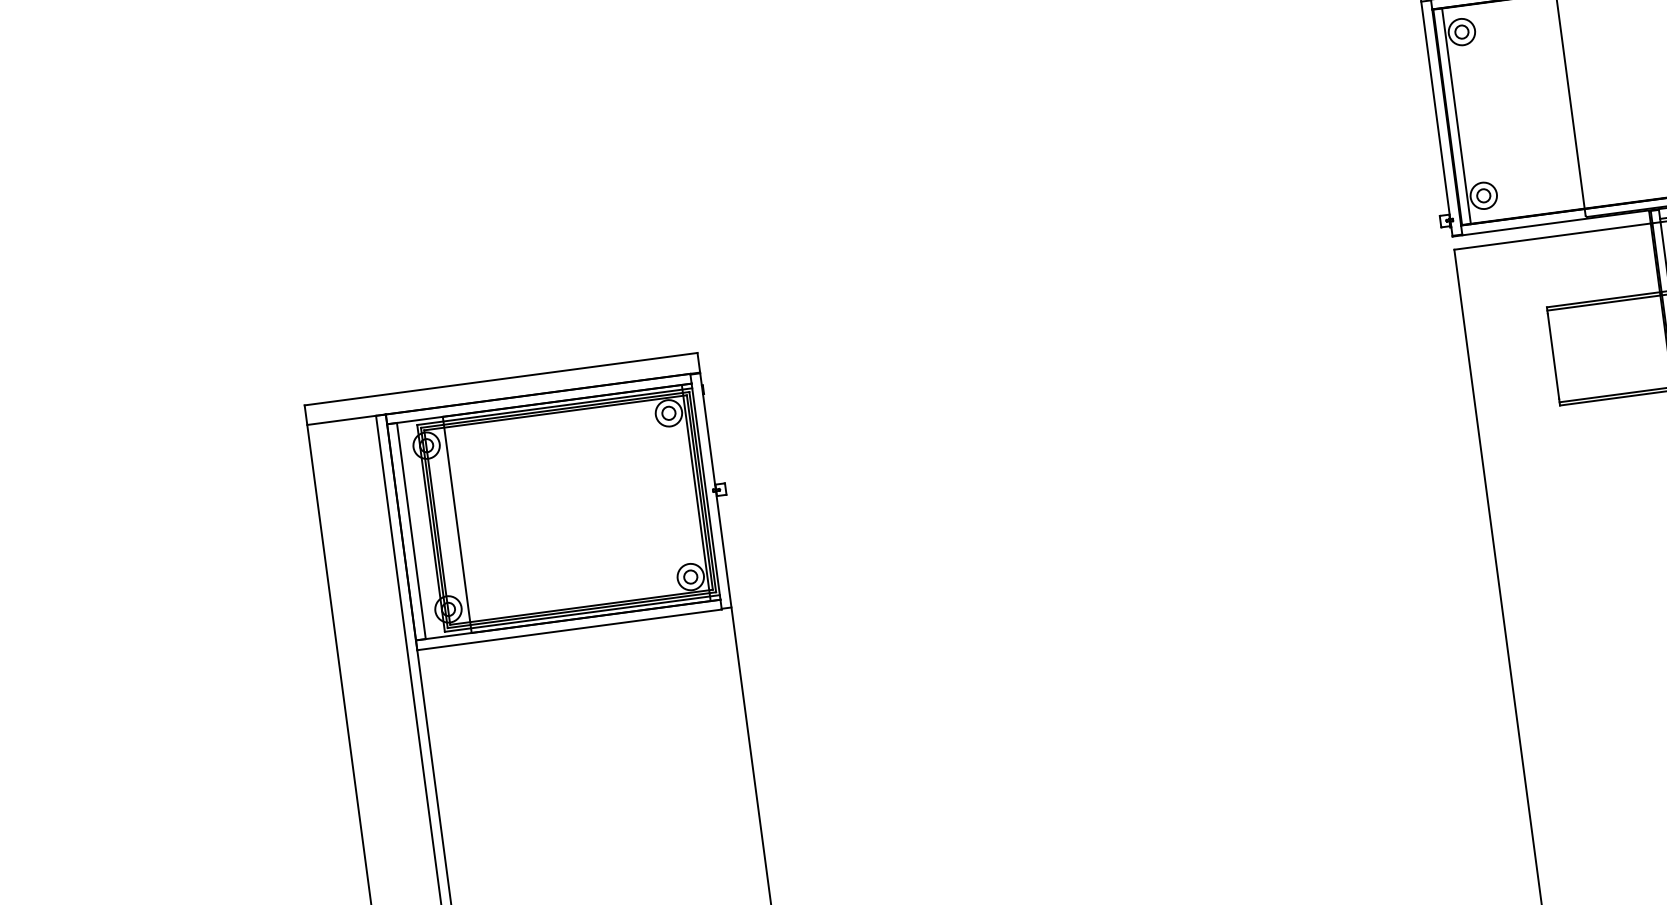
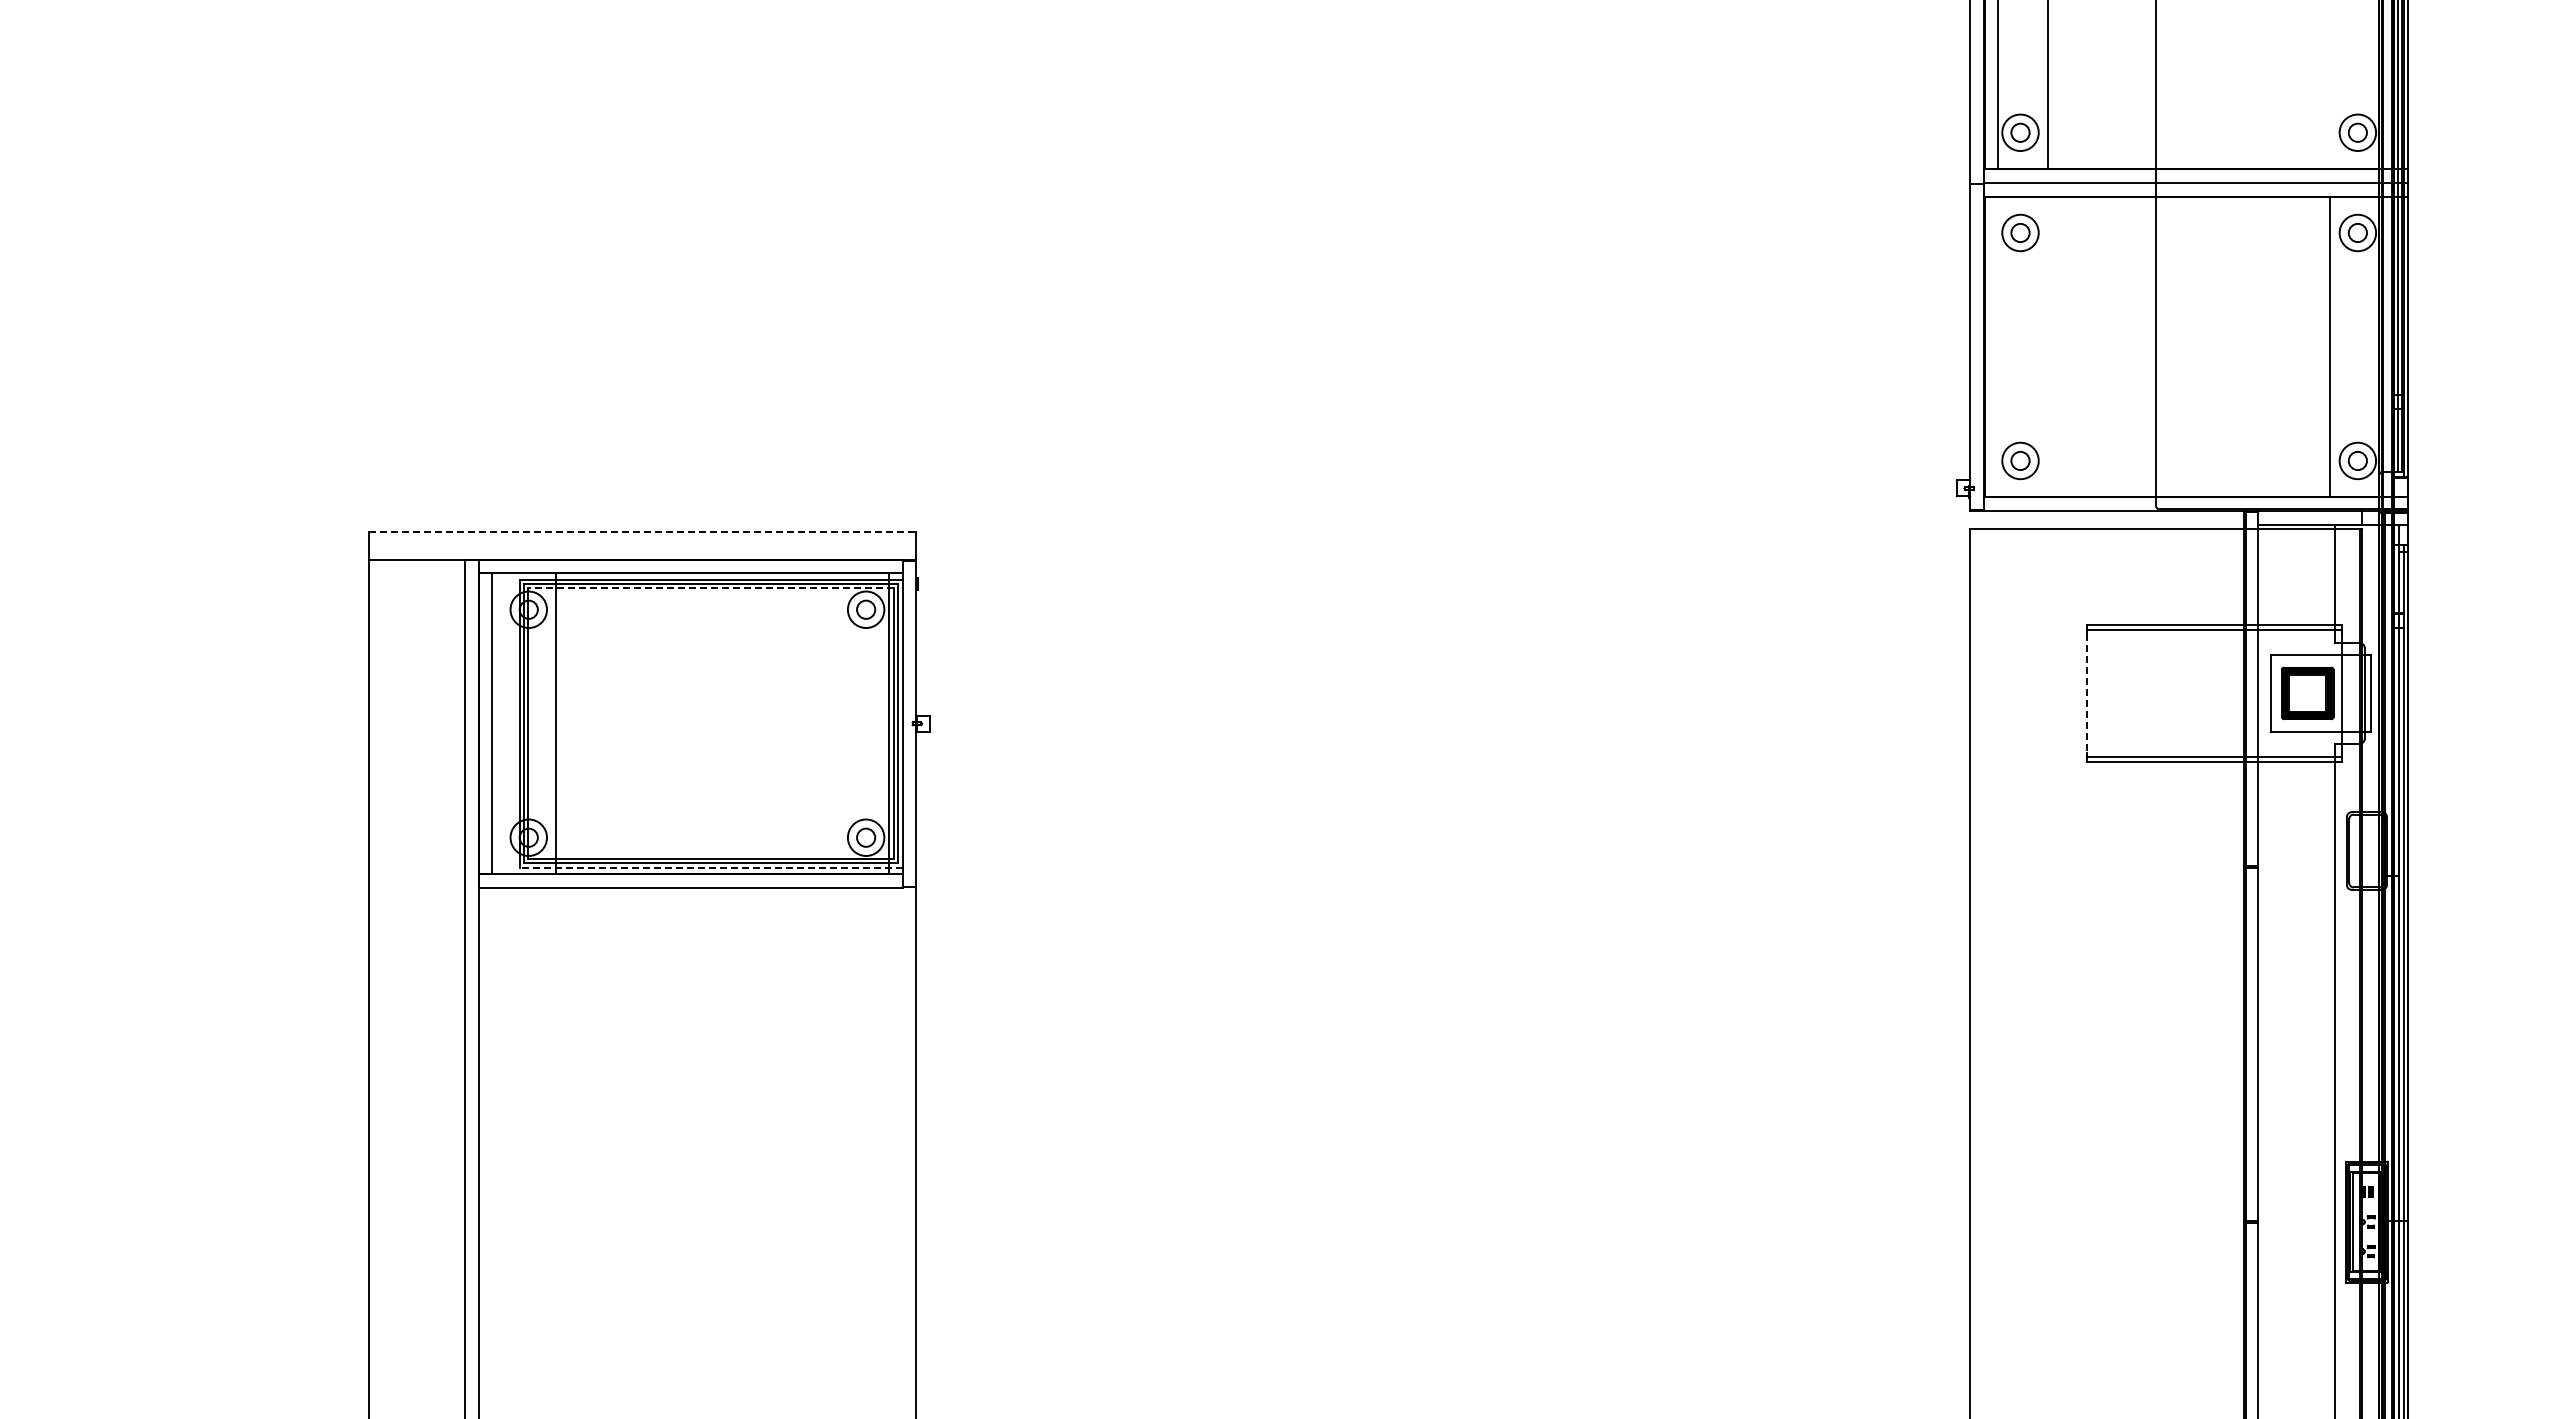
line: (1456, 115) -> (1997, 346), removed
line: (1553, 356) -> (2086, 693), solid -> dashed
line: (501, 379) -> (643, 532), solid -> dashed
line: (555, 412) -> (711, 588), solid -> dashed
line: (581, 613) -> (710, 867), solid -> dashed

